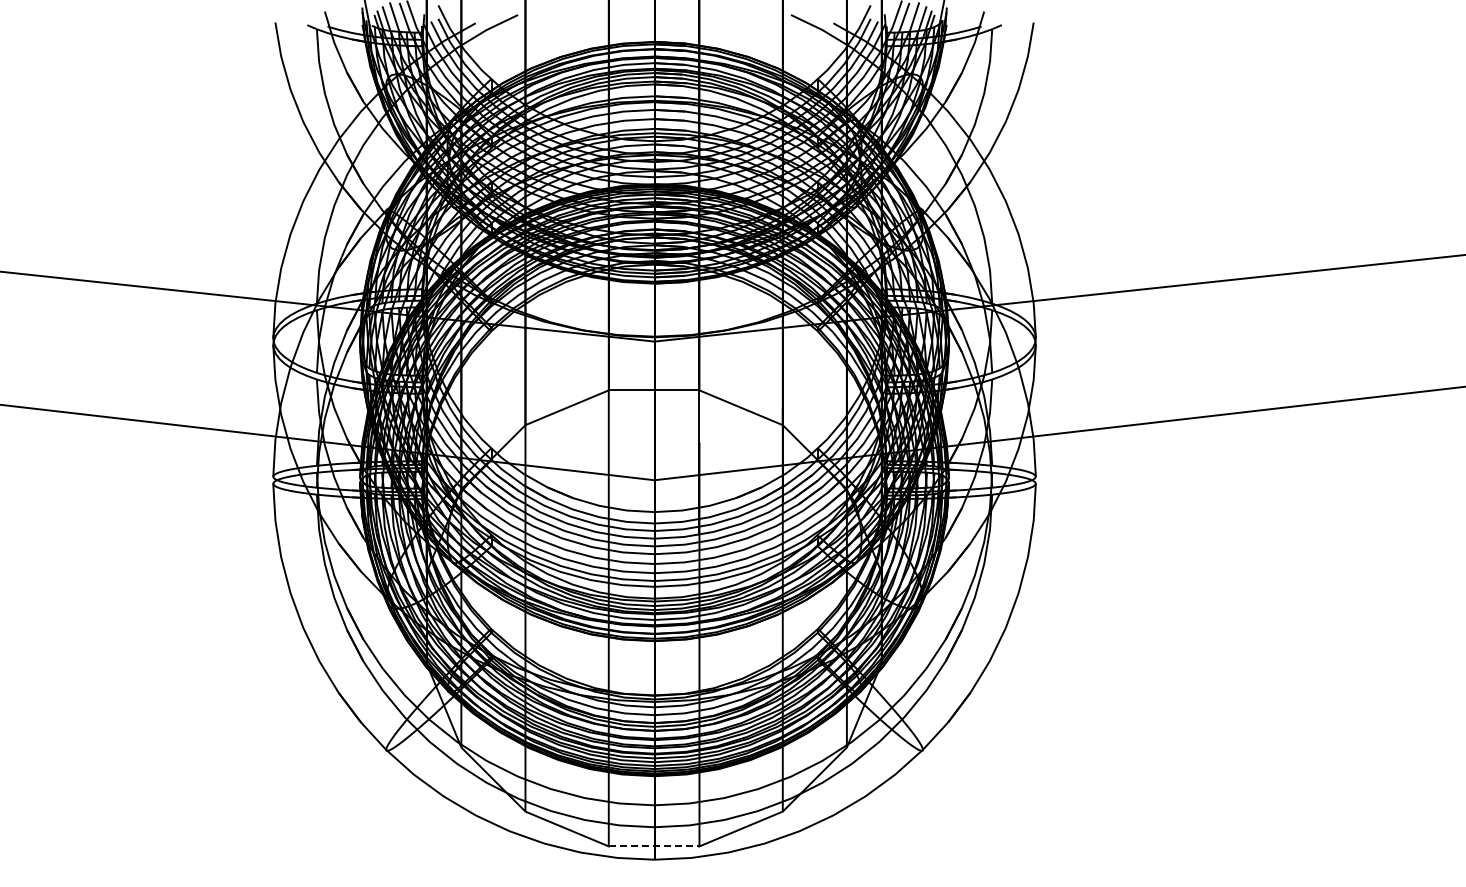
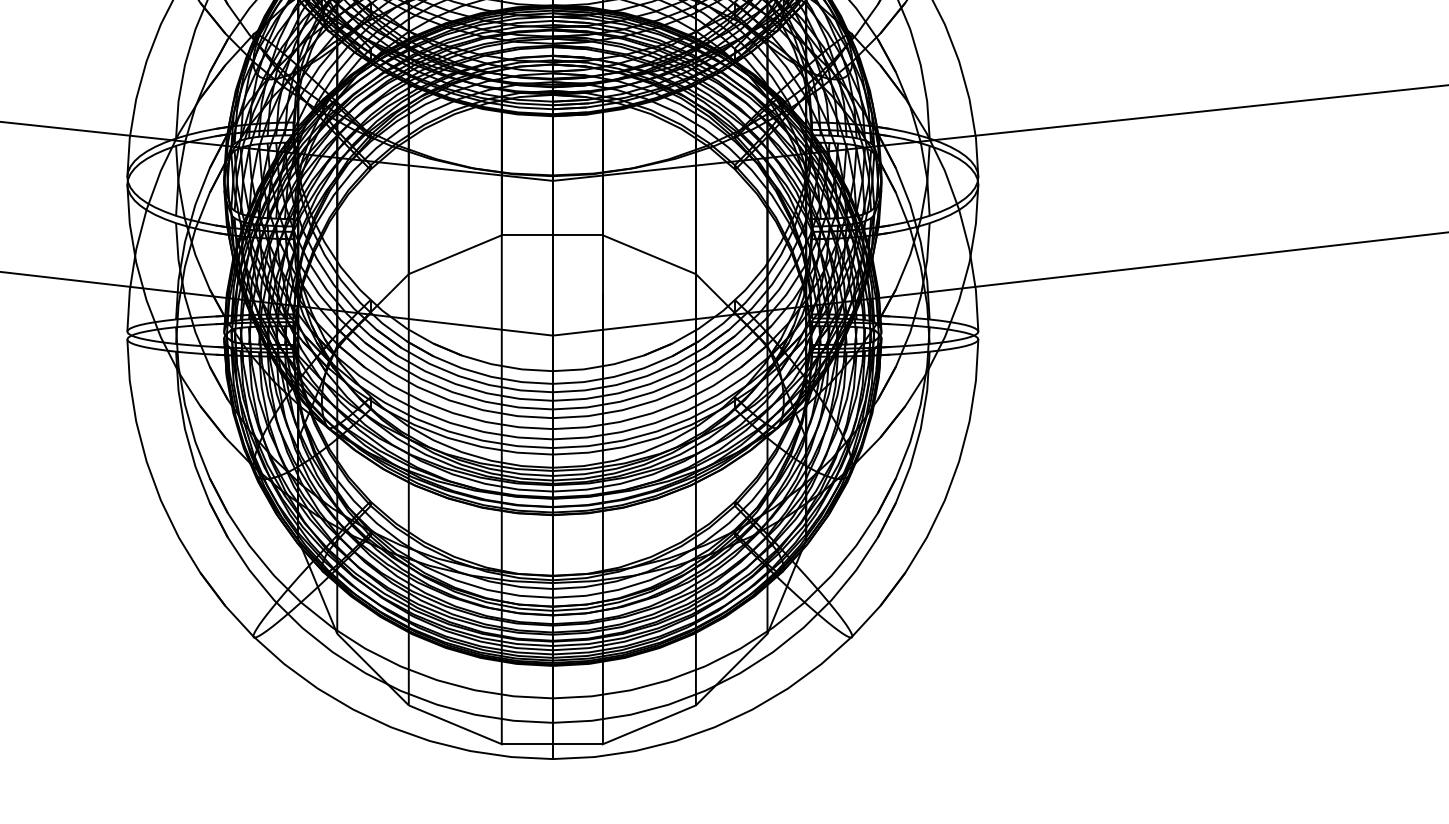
line: (654, 846) -> (552, 744), dashed -> solid

